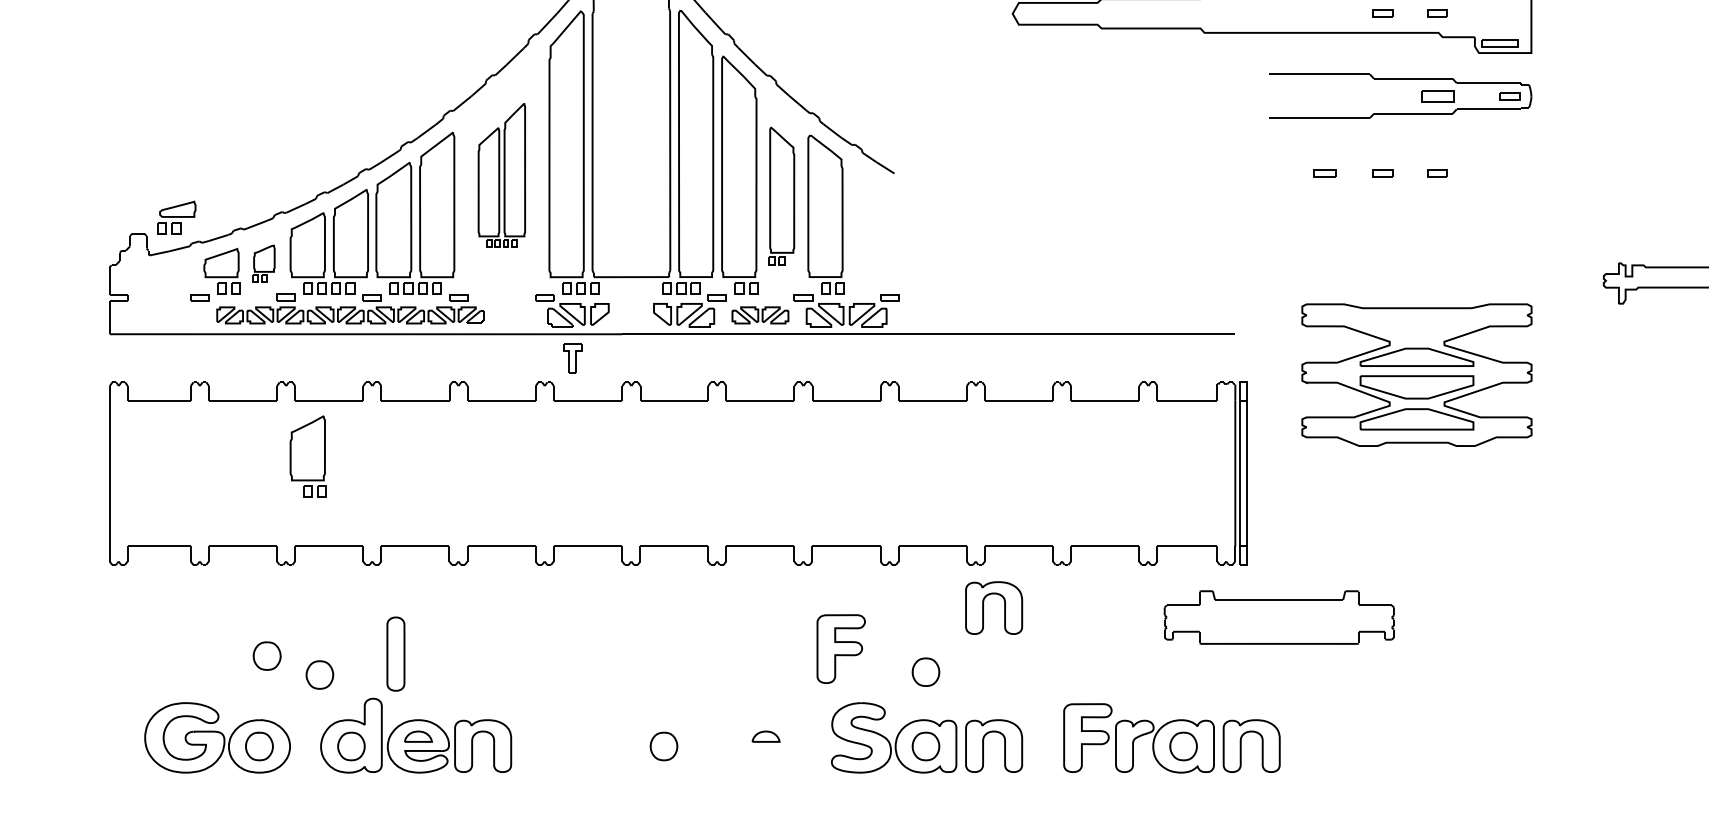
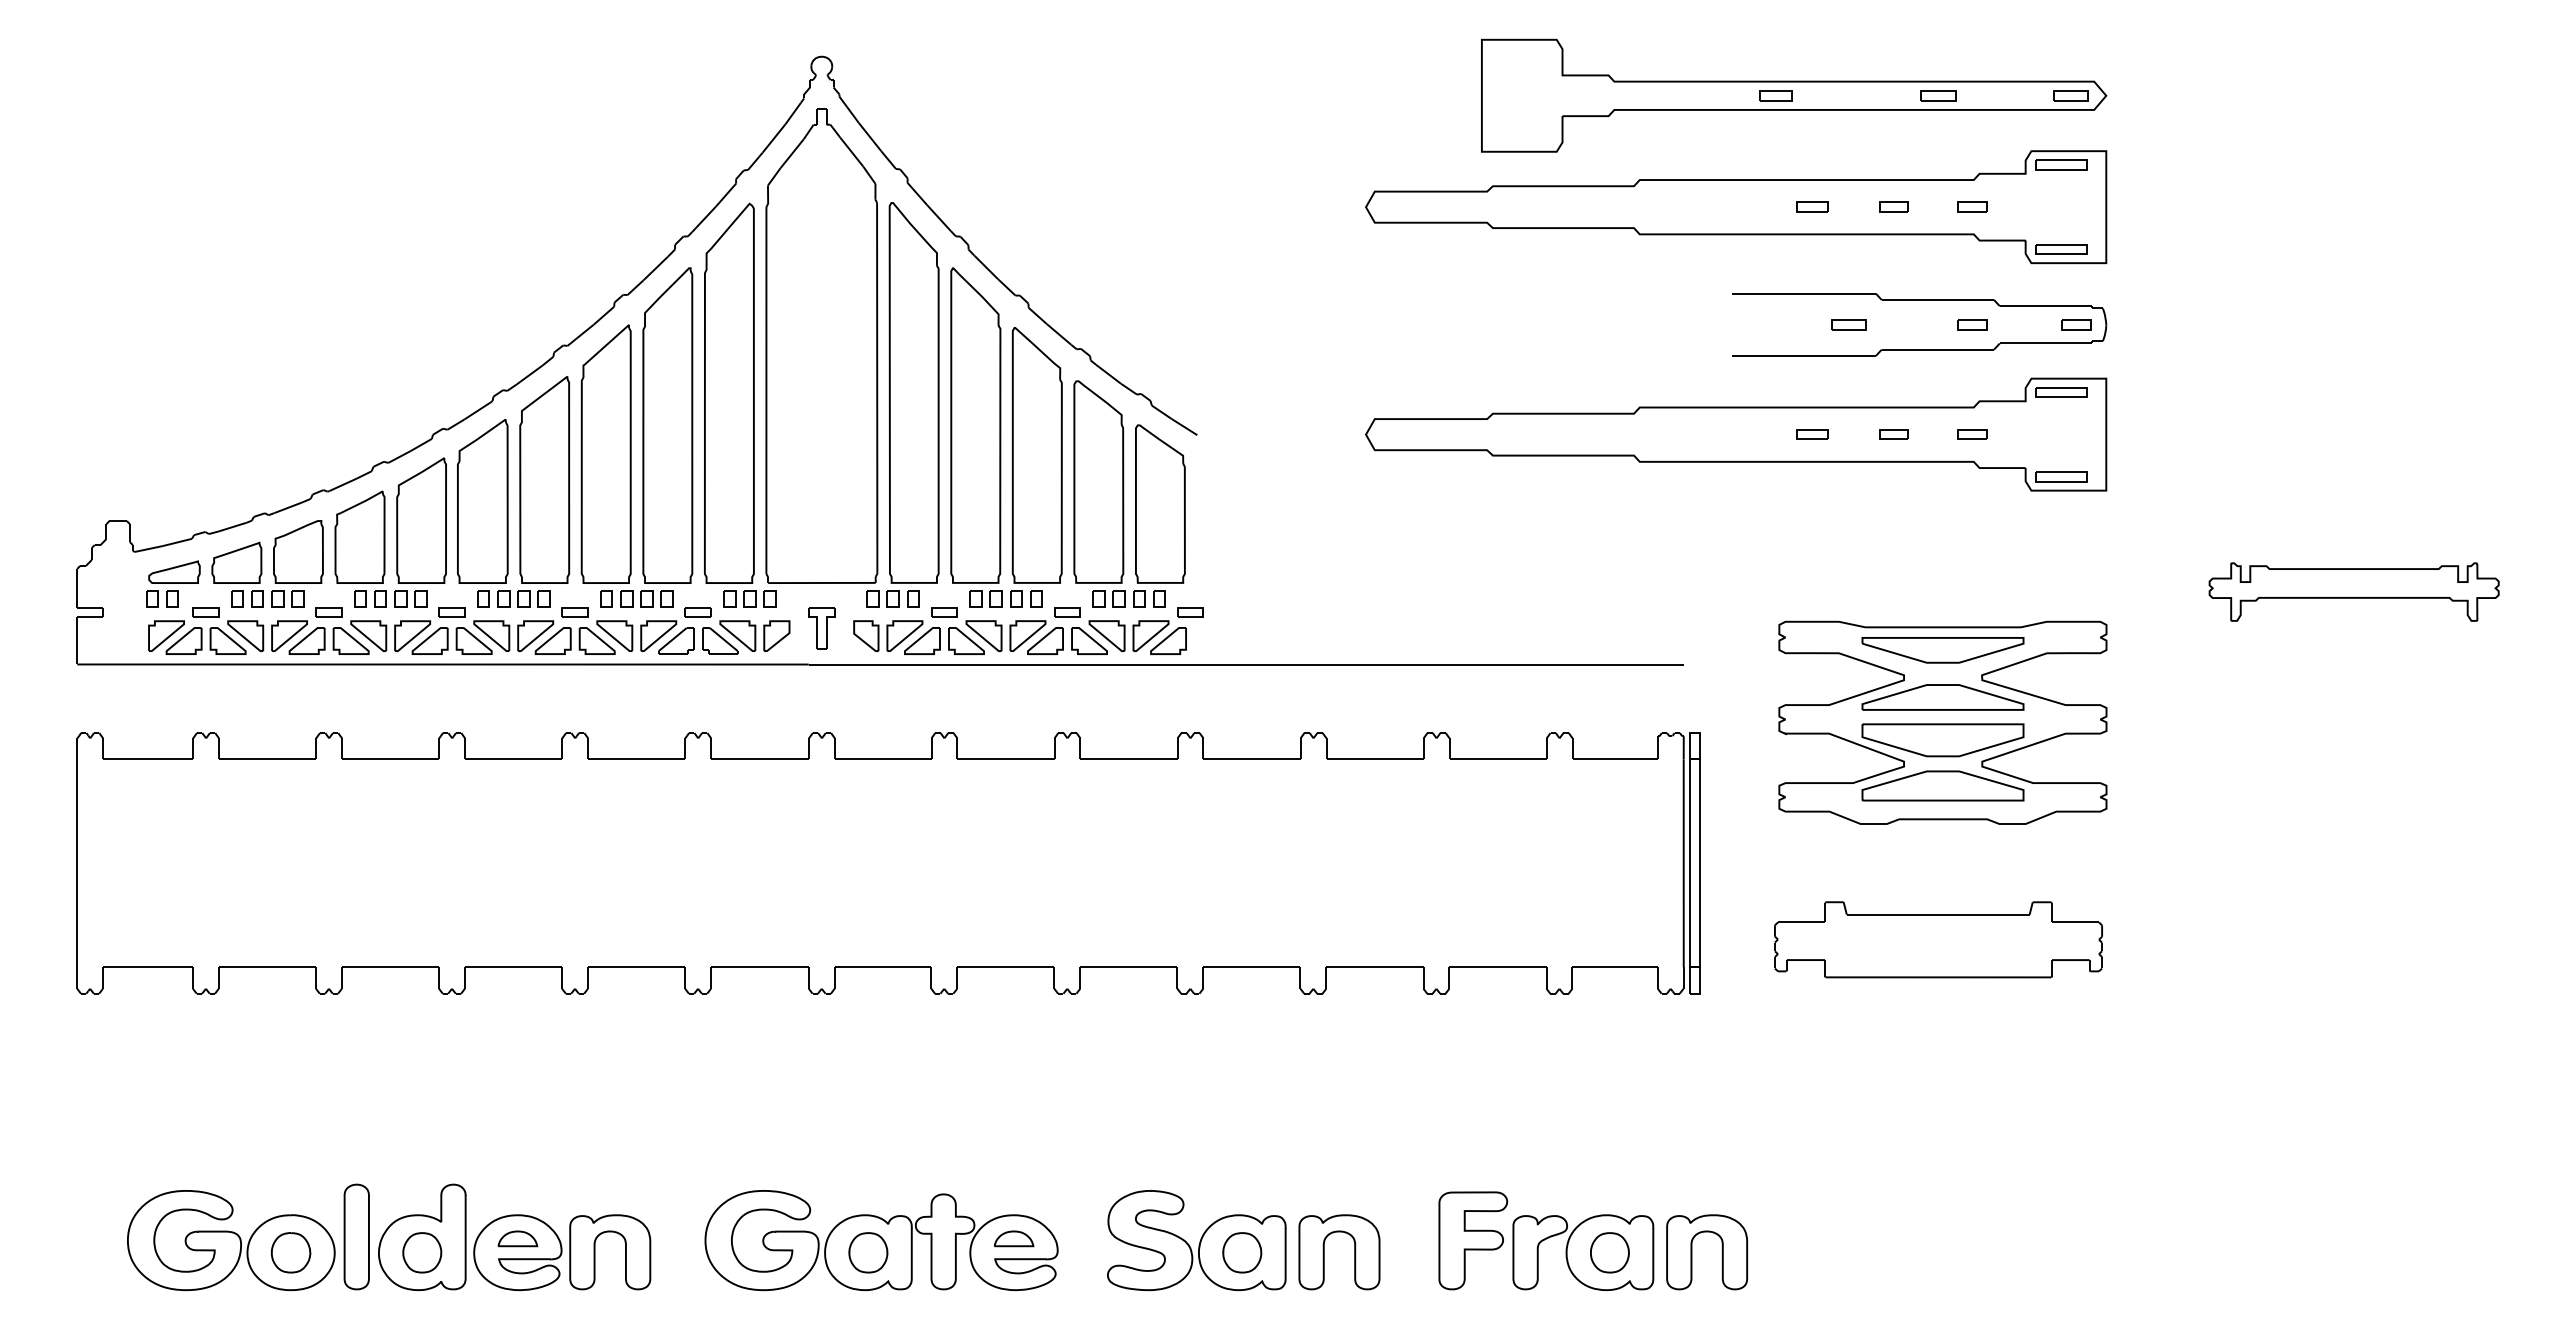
part: (1325, 13) -> (1812, 206), added
part: (1350, 96) -> (1848, 324), added
part: (1437, 96) -> (1972, 324), size x0.62
part: (1272, 173) -> (1736, 434), added
part: (501, 175) -> (636, 437), size x1.67
part: (781, 196) -> (1036, 467), size x1.43
part: (177, 217) -> (173, 583), moved
part: (868, 229) -> (1159, 515), added
part: (263, 263) -> (297, 563), size x1.67
part: (350, 315) -> (421, 637), size x1.43
part: (760, 315) -> (1005, 637), size x1.43
part: (1416, 324) -> (1942, 650), added
part: (572, 358) -> (821, 628), moved
part: (308, 456) -> (360, 838), removed
part: (983, 608) -> (1324, 1055), removed
part: (1279, 617) -> (1938, 939), moved
part: (841, 648) -> (1121, 1113), removed
part: (395, 653) -> (356, 1236), moved
part: (266, 655) -> (301, 1123), removed
part: (926, 672) -> (1242, 1146), removed
part: (320, 674) -> (377, 1150), removed
part: (673, 737) -> (881, 1240), added

